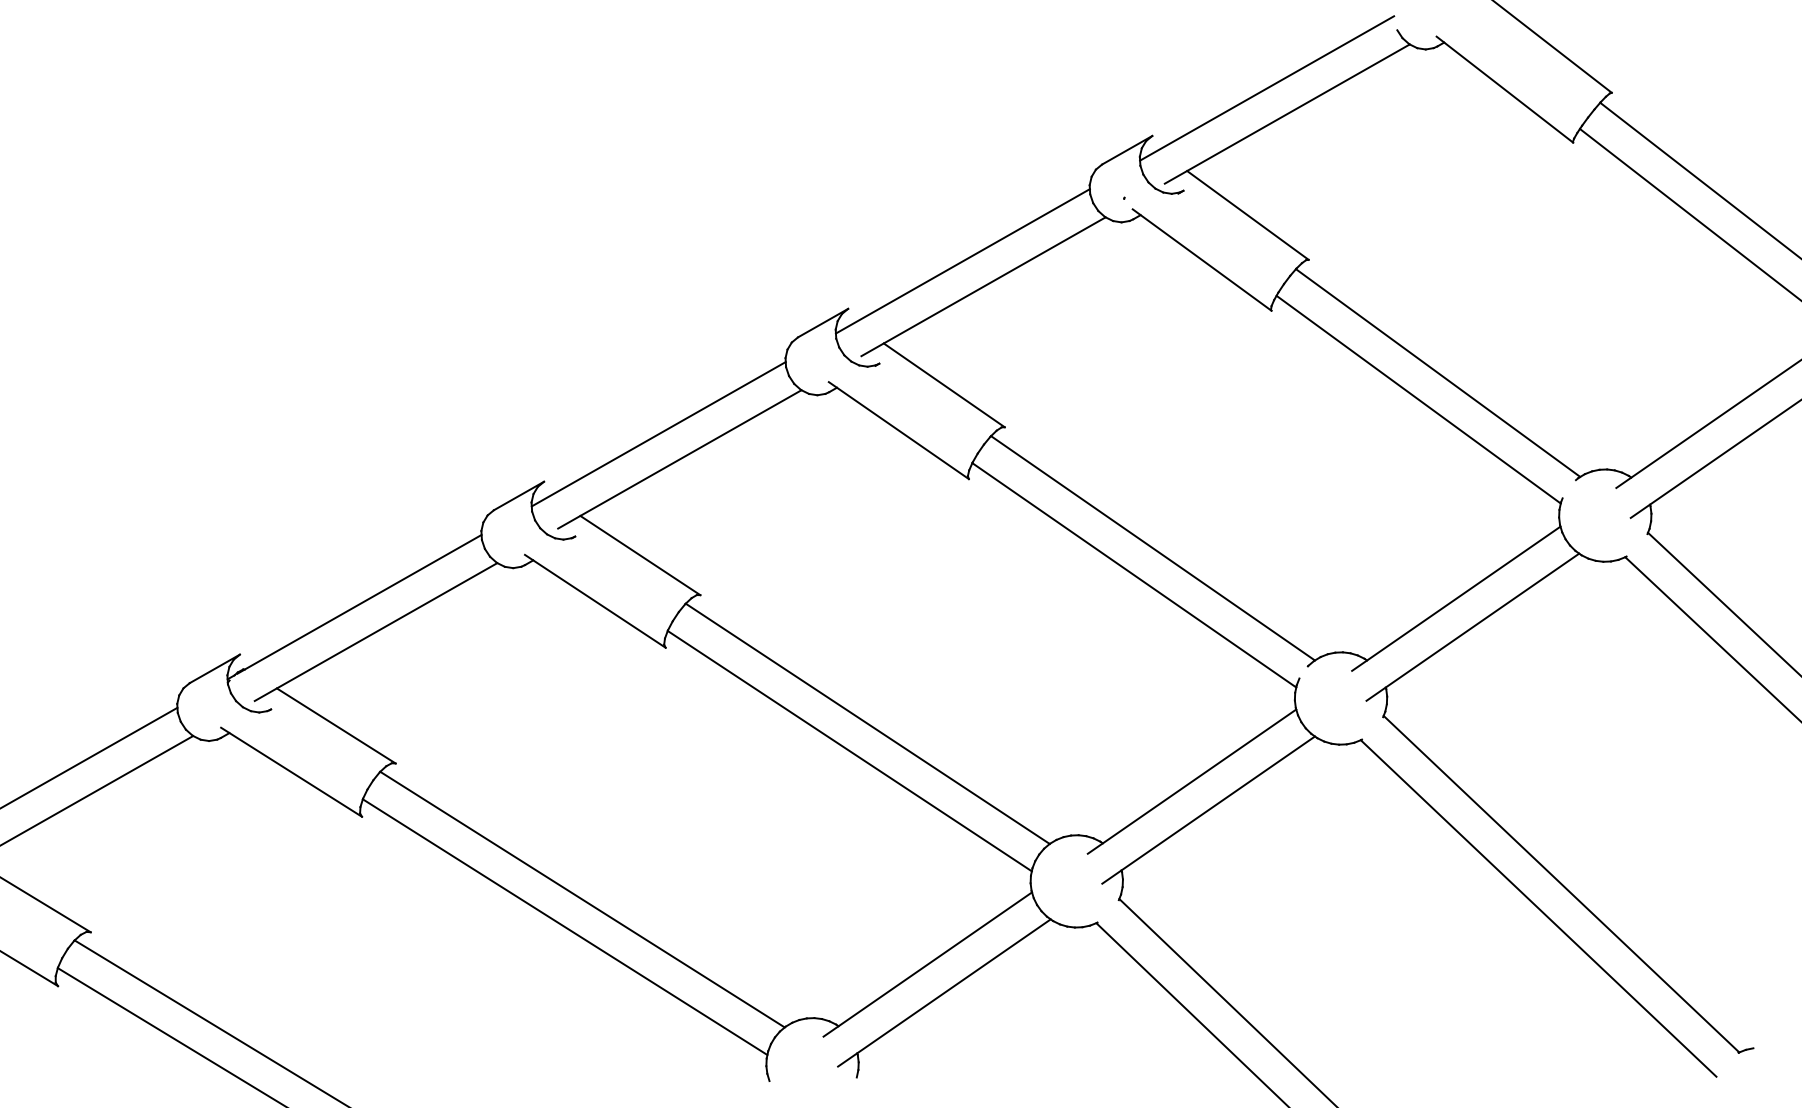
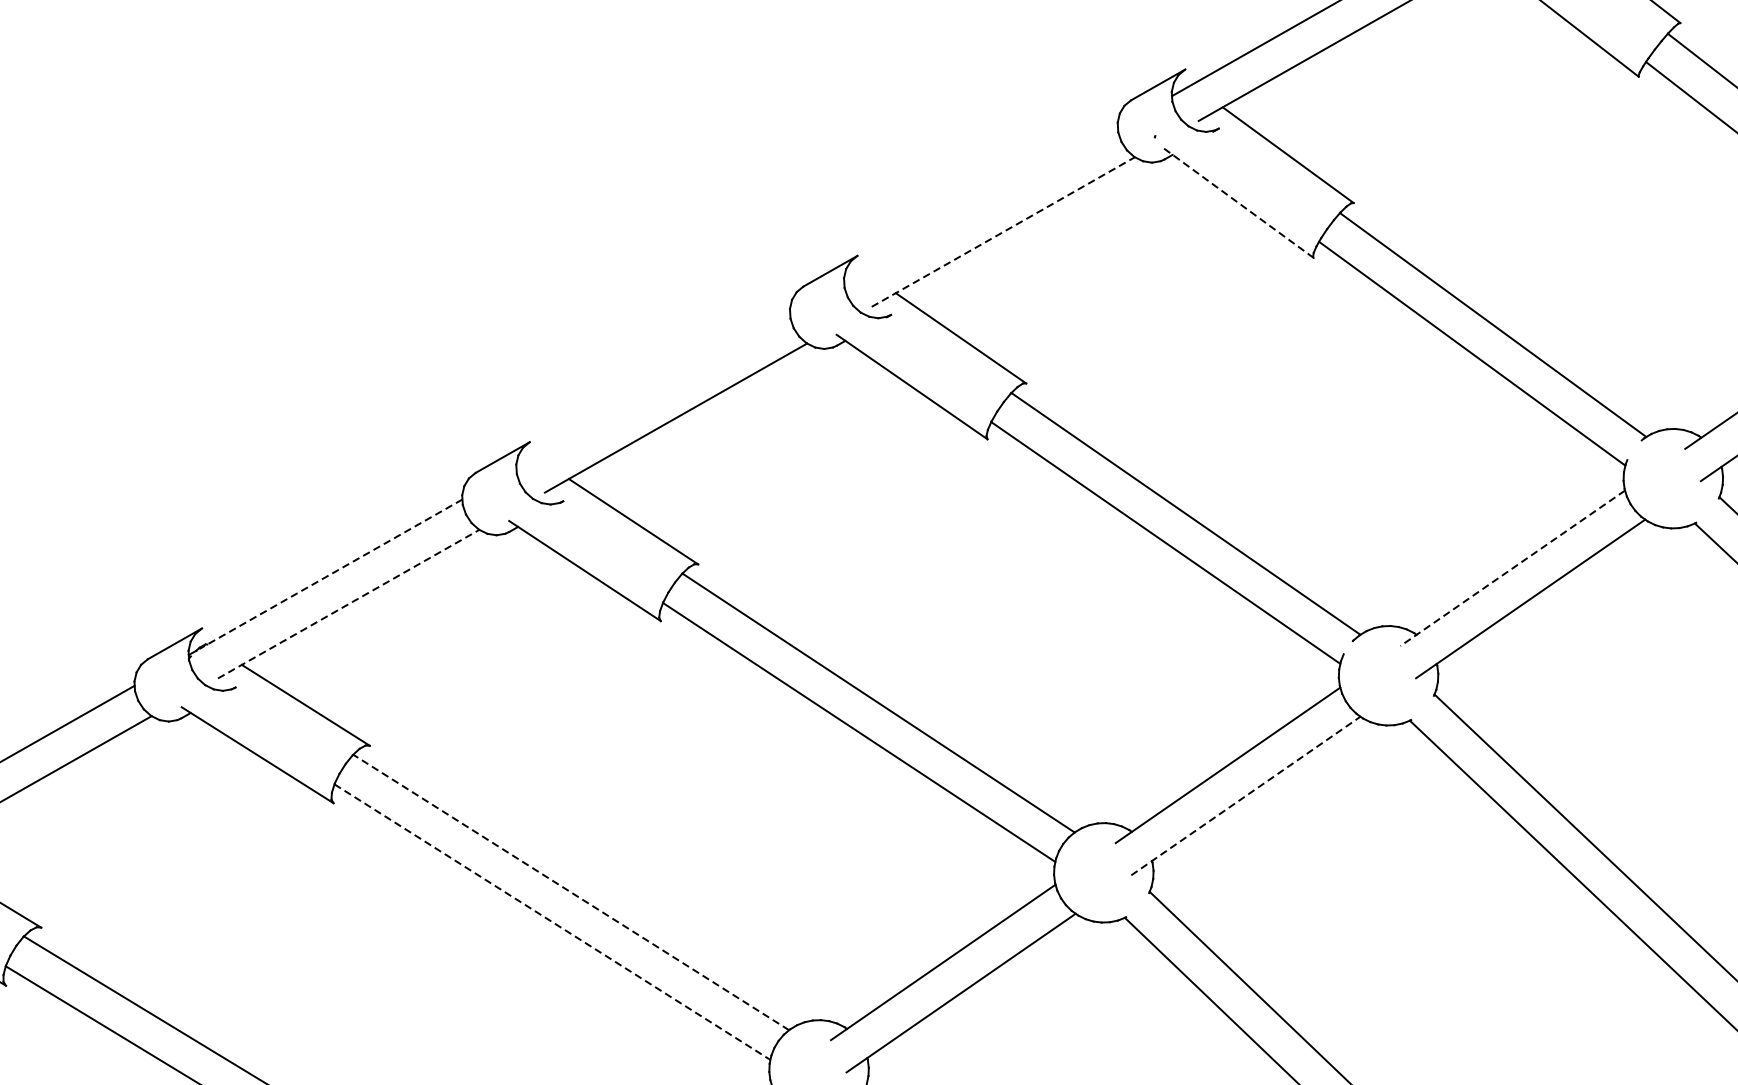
line: (1202, 260) -> (1239, 203), solid -> dashed
line: (962, 261) -> (980, 204), removed
line: (983, 286) -> (1003, 231), solid -> dashed
line: (658, 434) -> (653, 391), removed
line: (1456, 598) -> (1512, 567), solid -> dashed
line: (359, 604) -> (330, 574), solid -> dashed
line: (376, 632) -> (349, 604), solid -> dashed
line: (1209, 809) -> (1246, 795), solid -> dashed
line: (582, 899) -> (571, 892), solid -> dashed
line: (565, 927) -> (552, 922), solid -> dashed

